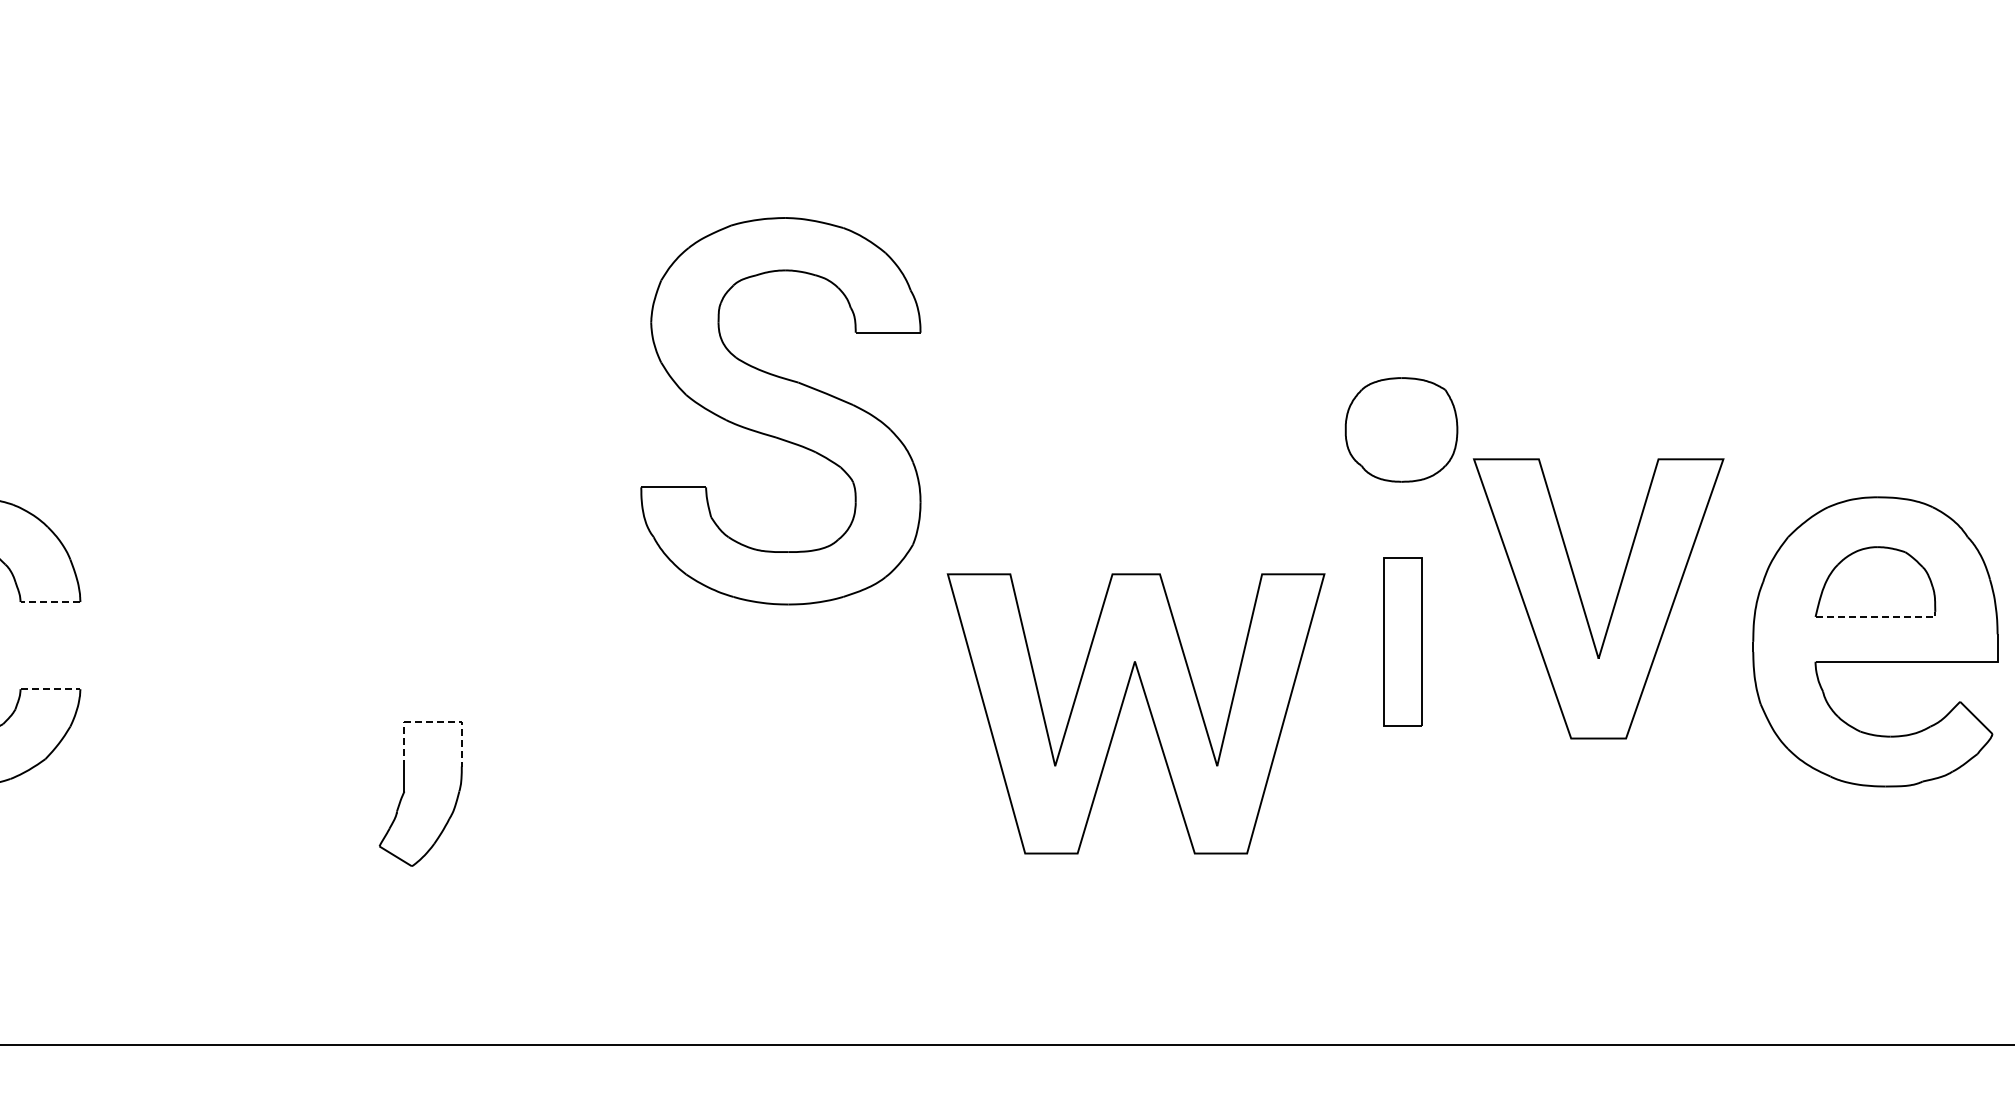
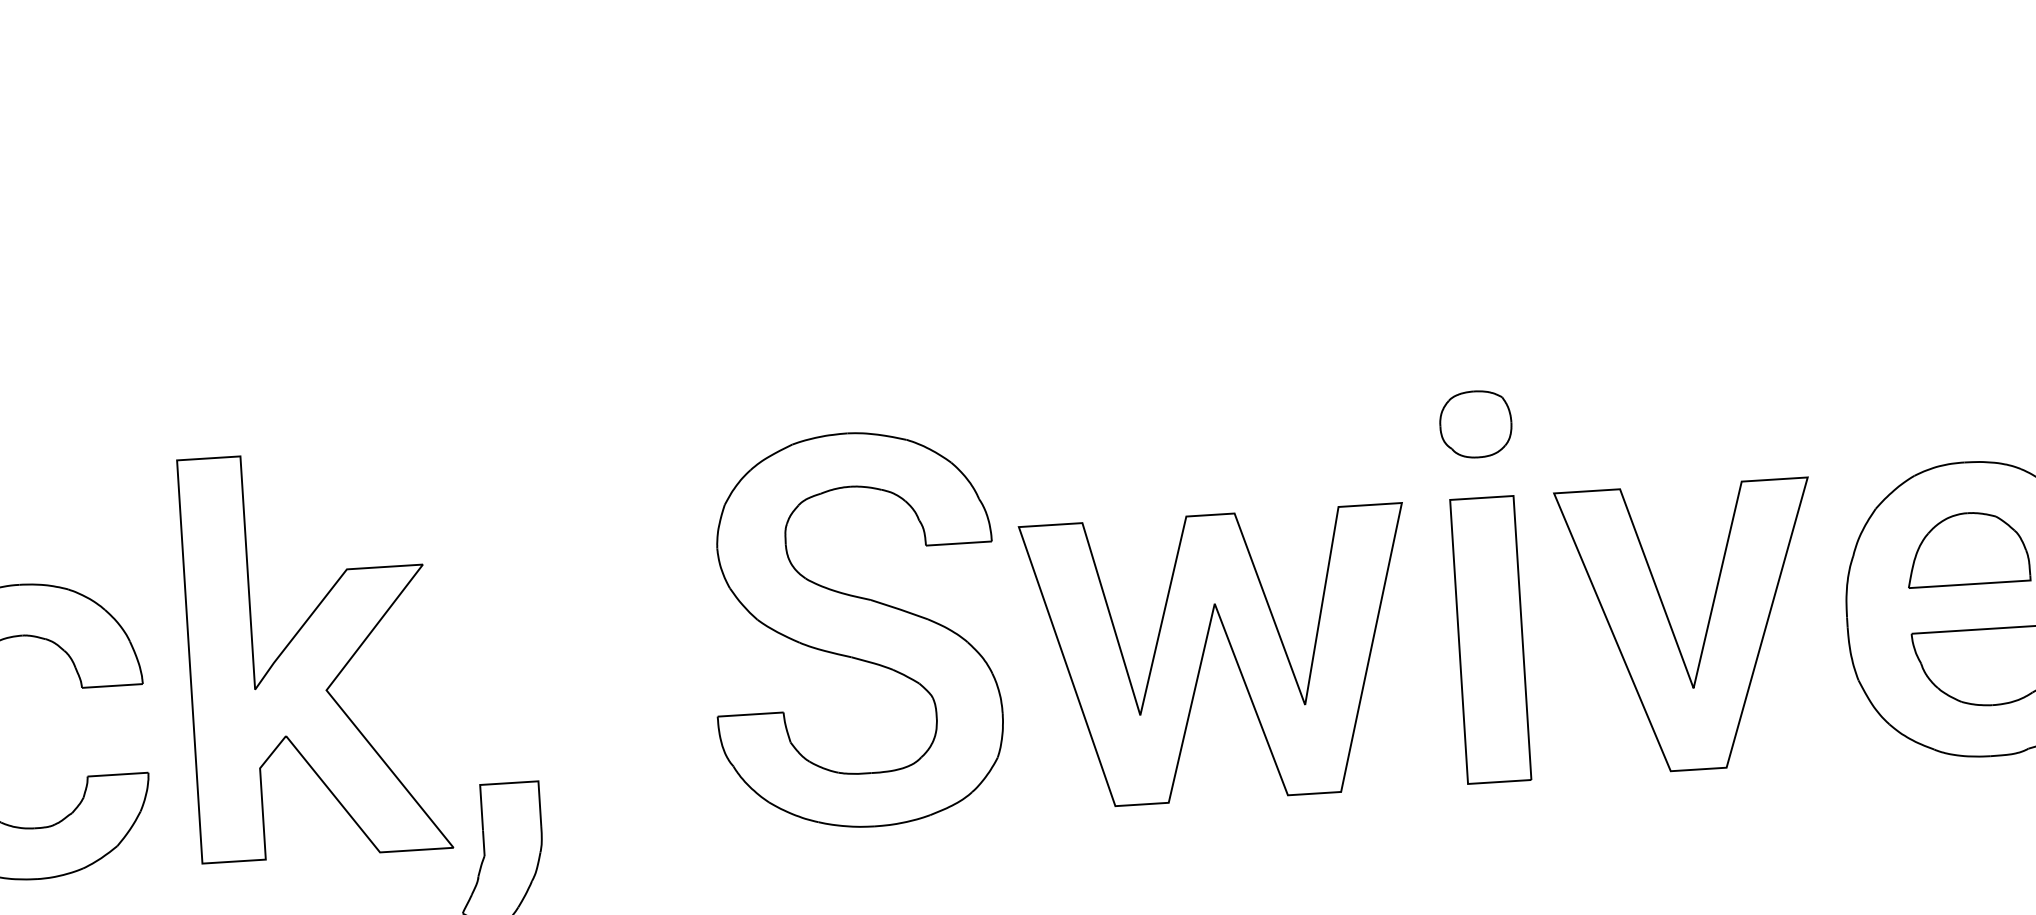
part: (780, 411) -> (854, 630), moved
part: (1401, 429) -> (1475, 423), size x0.62
part: (250, 583) -> (314, 654), added
part: (1582, 600) -> (1673, 630), moved
line: (50, 602) -> (112, 686), dashed -> solid
line: (1879, 616) -> (1973, 583), dashed -> solid
part: (1402, 641) -> (1490, 639), size x1.67
line: (50, 689) -> (118, 774), dashed -> solid
part: (1148, 708) -> (1231, 650), moved
line: (433, 721) -> (509, 782), dashed -> solid

